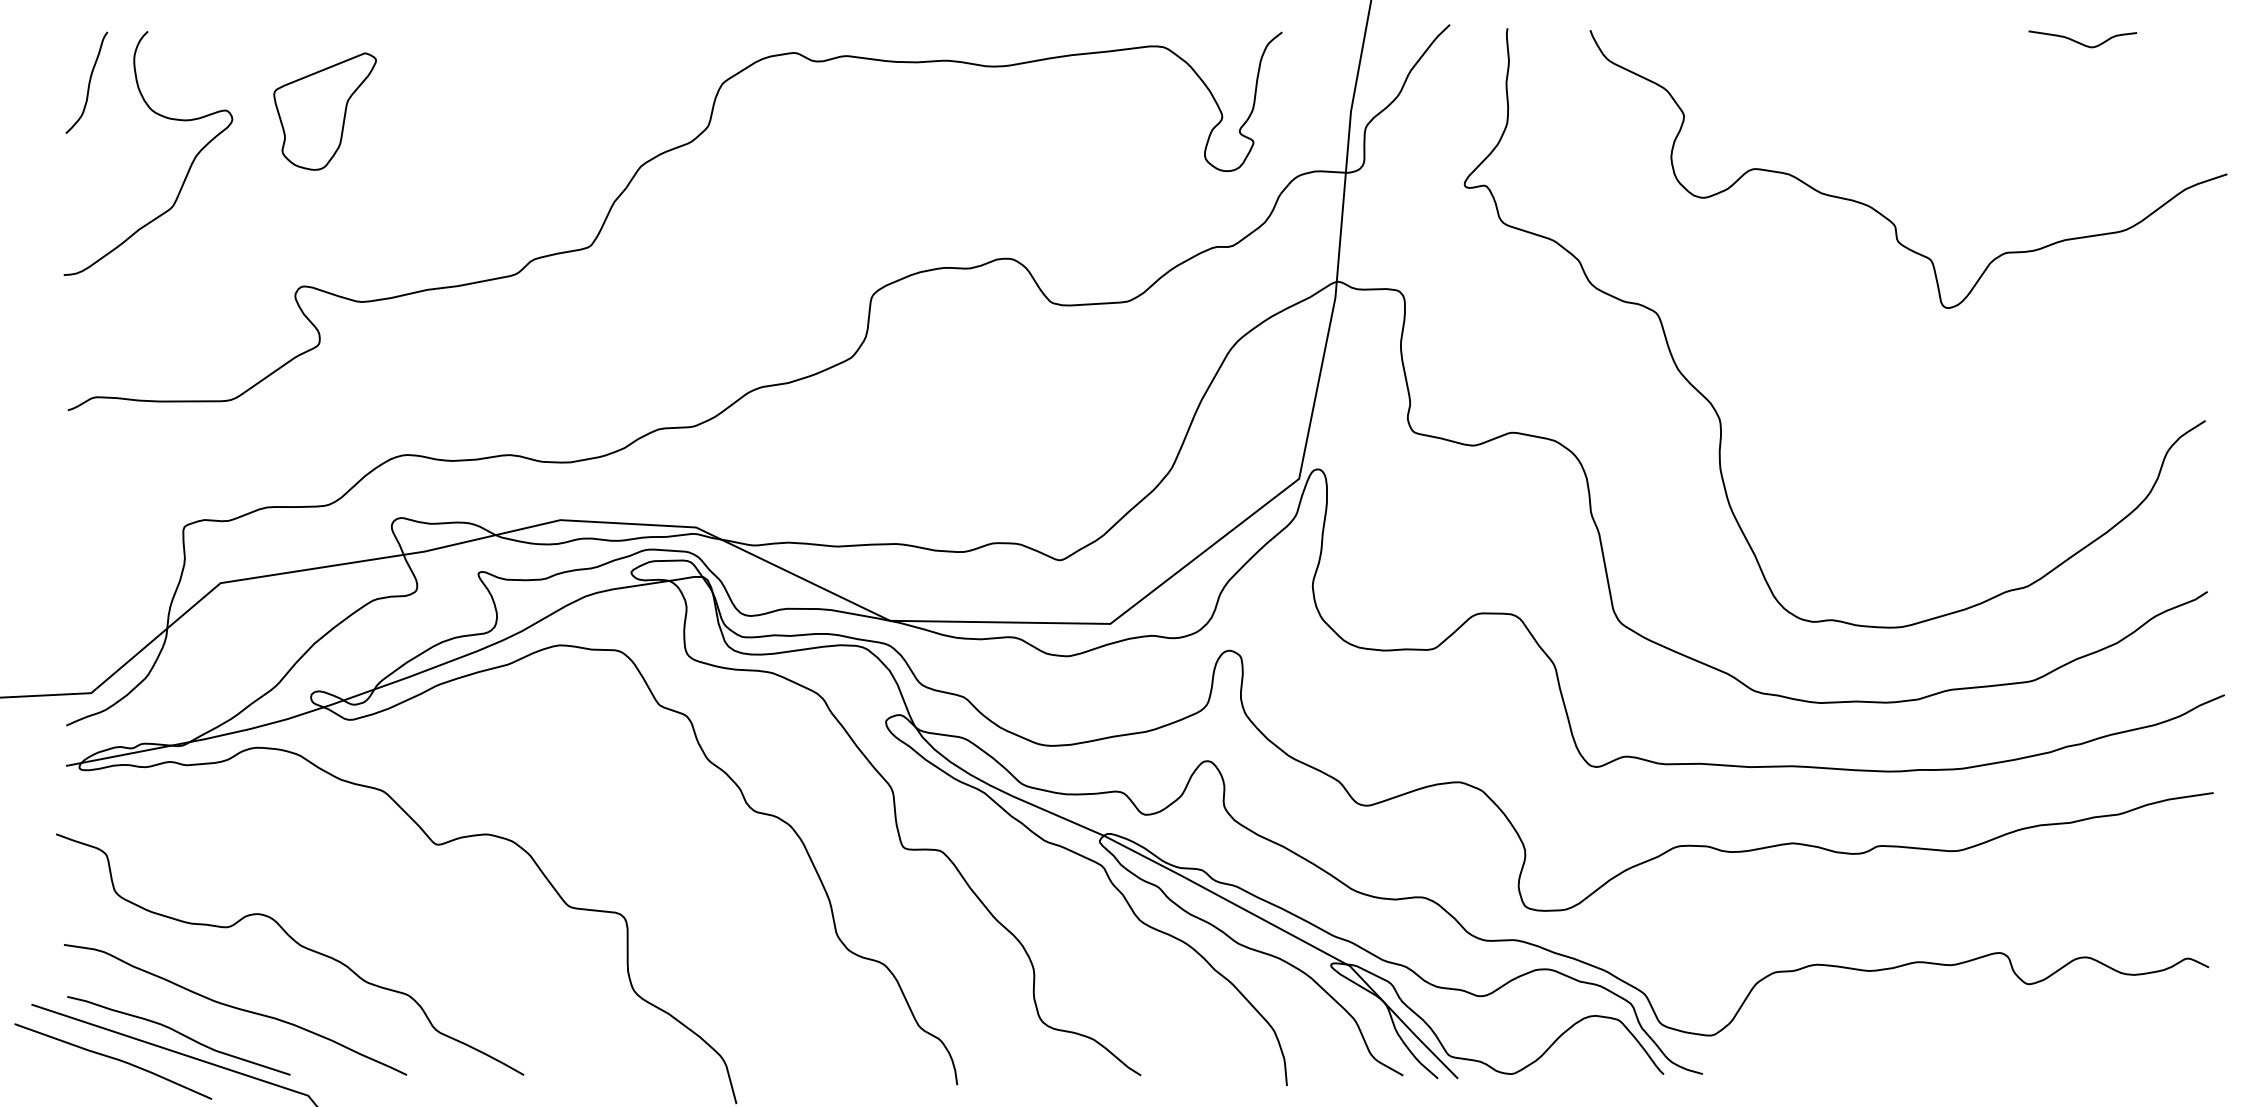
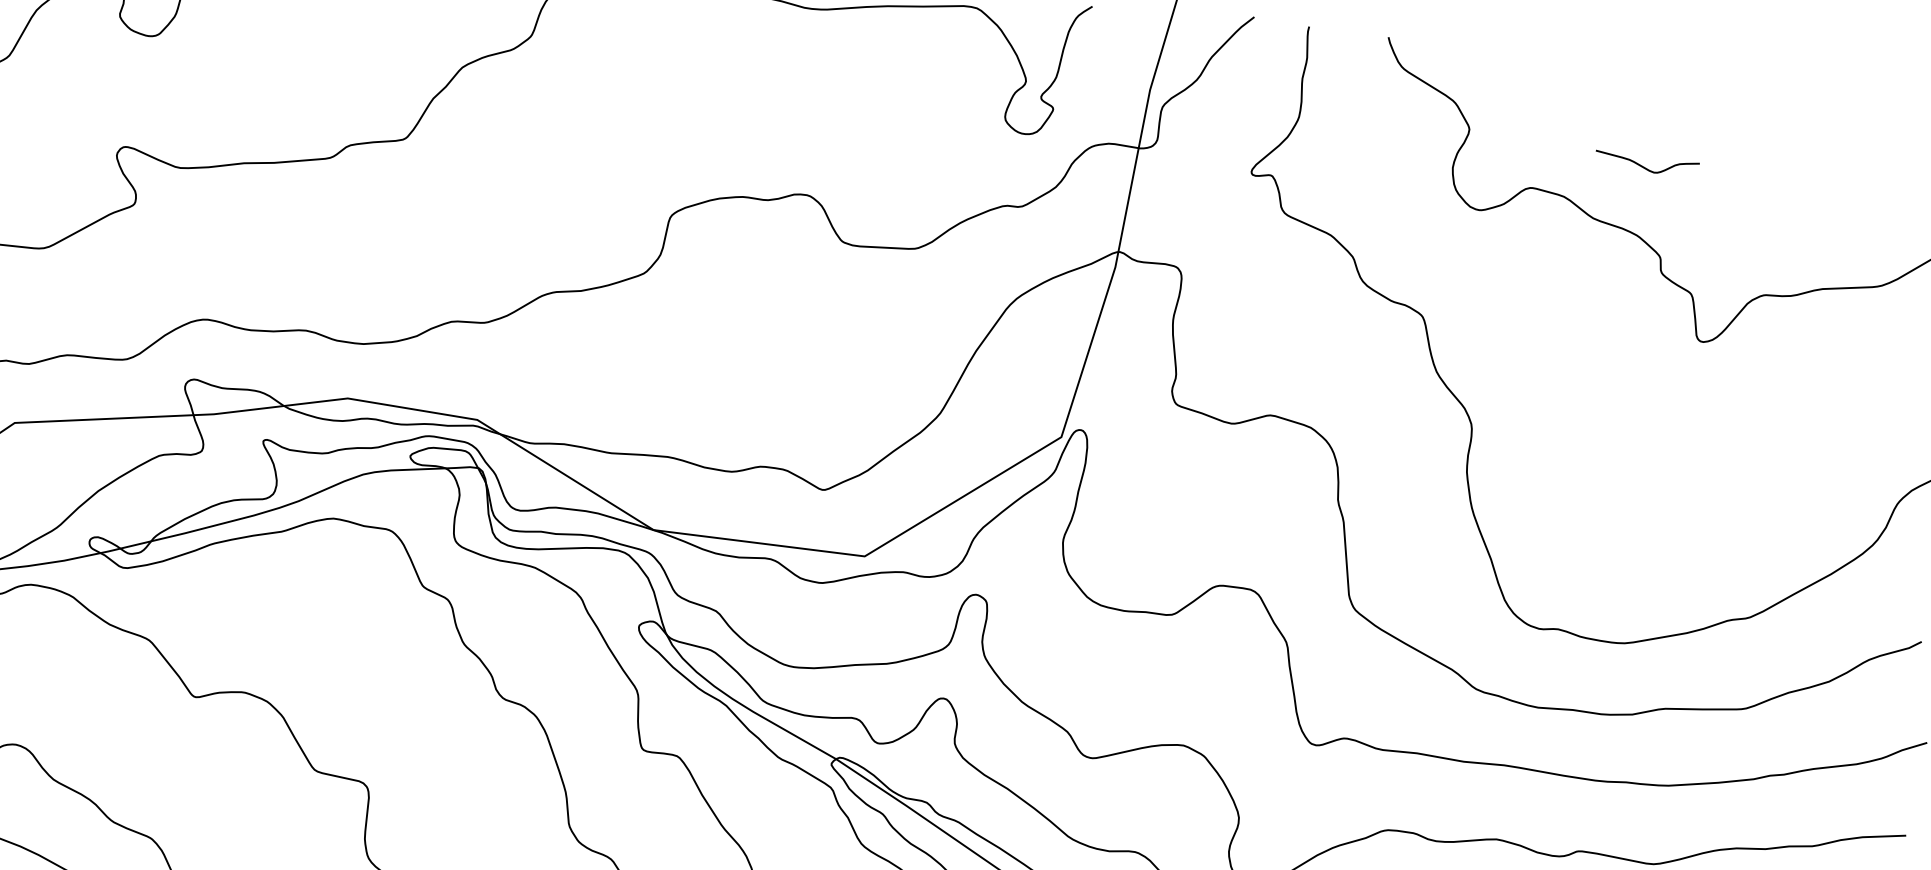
curve: (2080, 42) -> (1644, 166), moved

